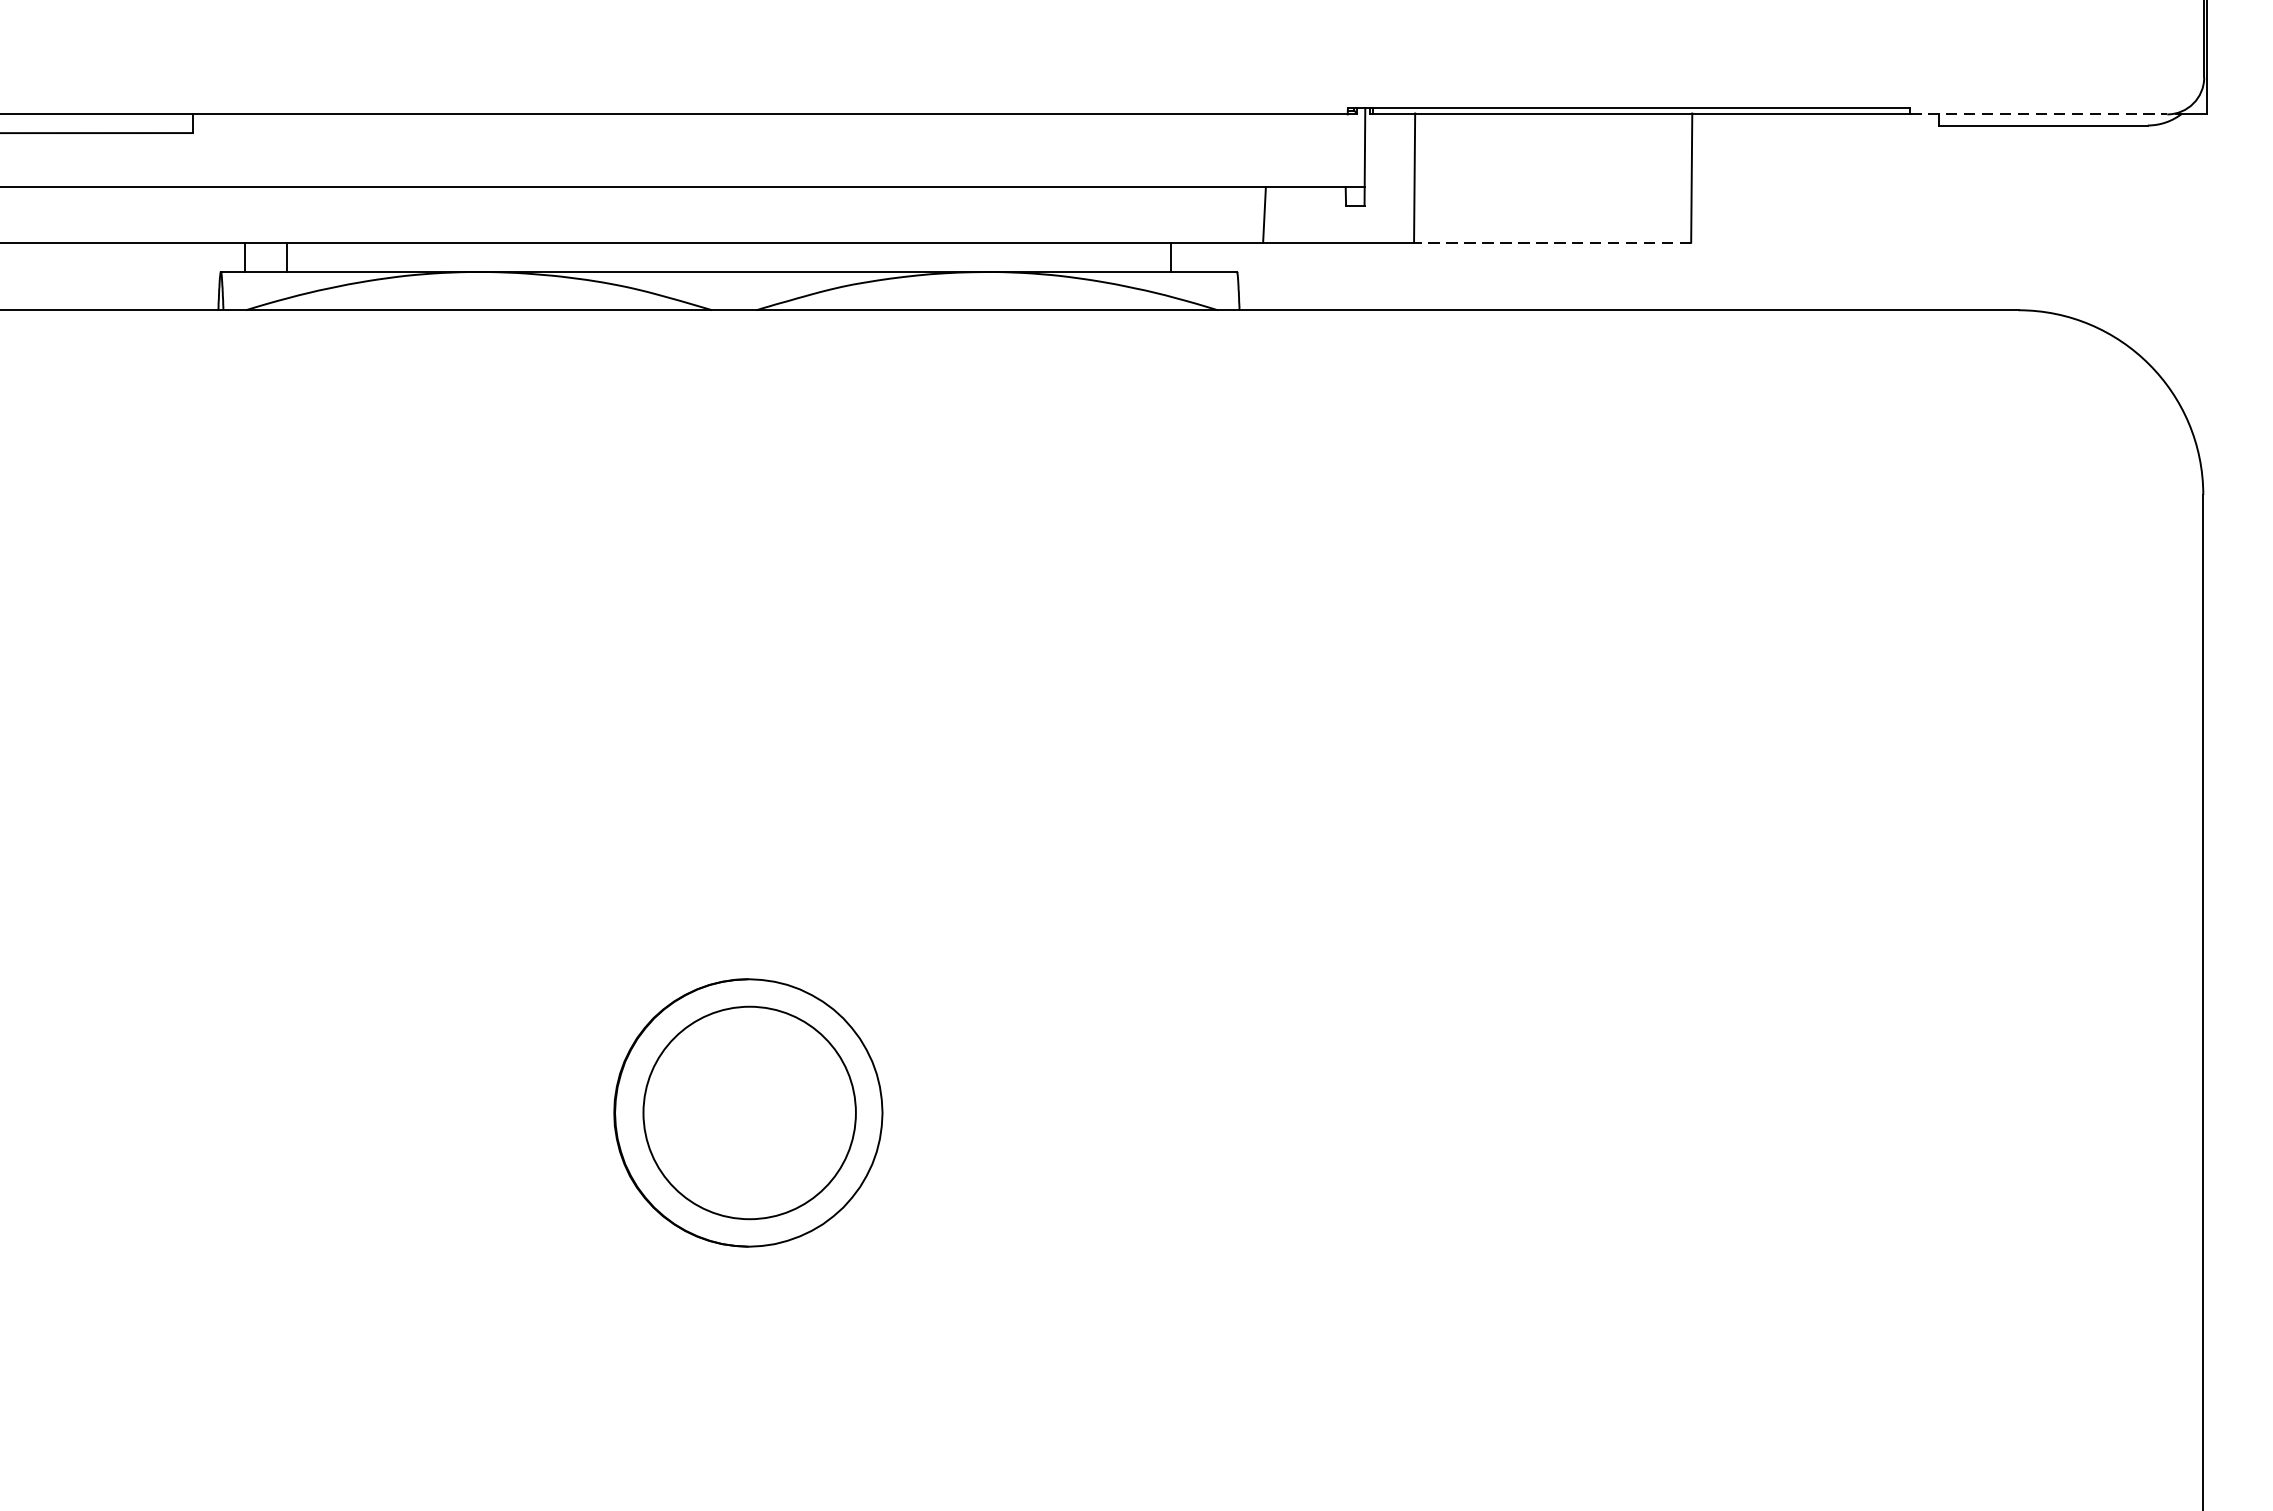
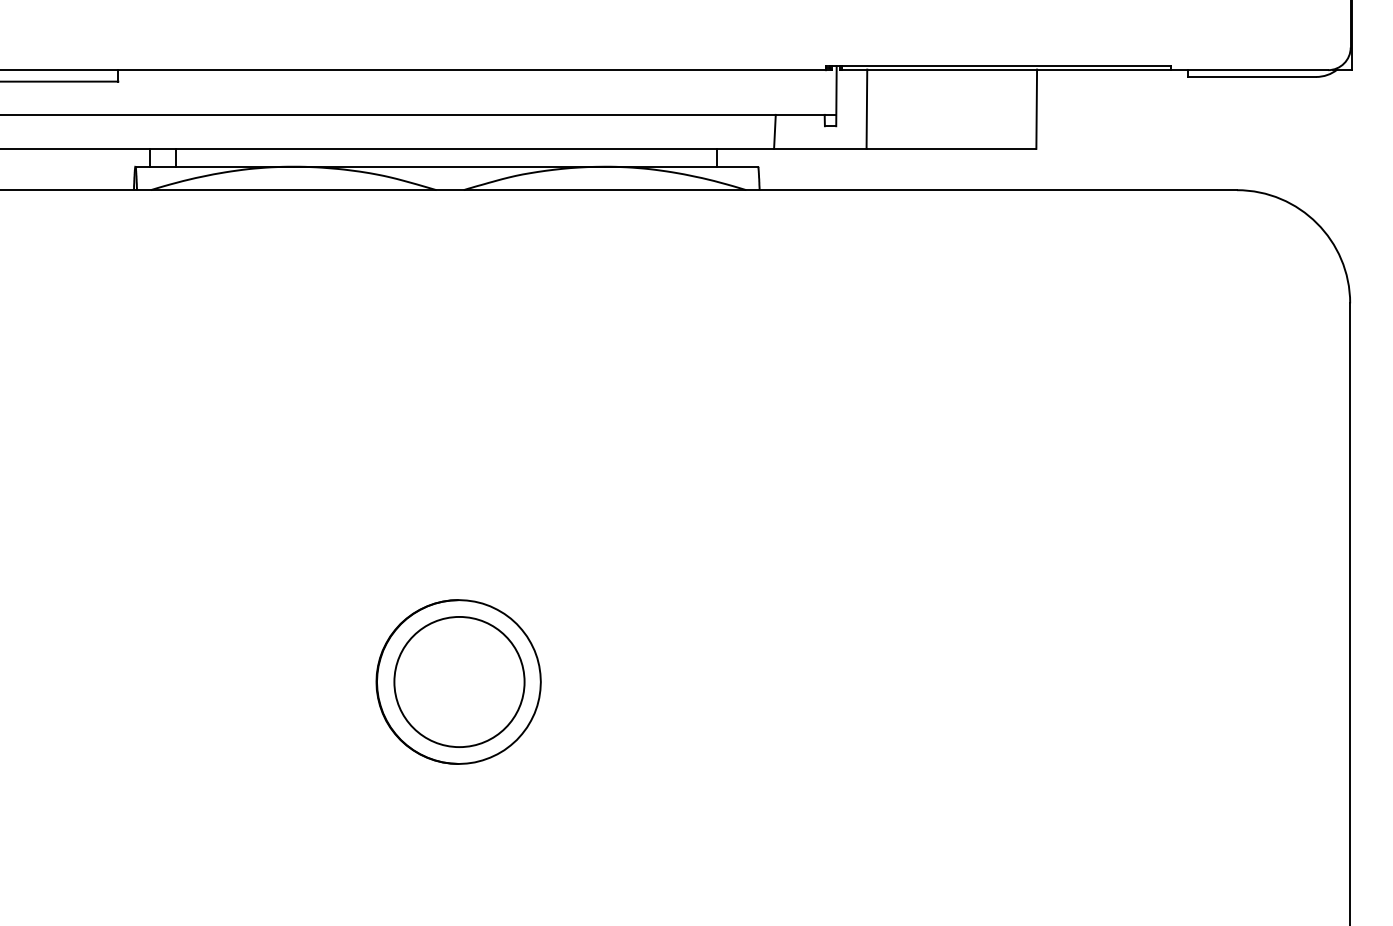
line: (2038, 114) -> (1249, 70), dashed -> solid
line: (1552, 242) -> (951, 148), dashed -> solid

